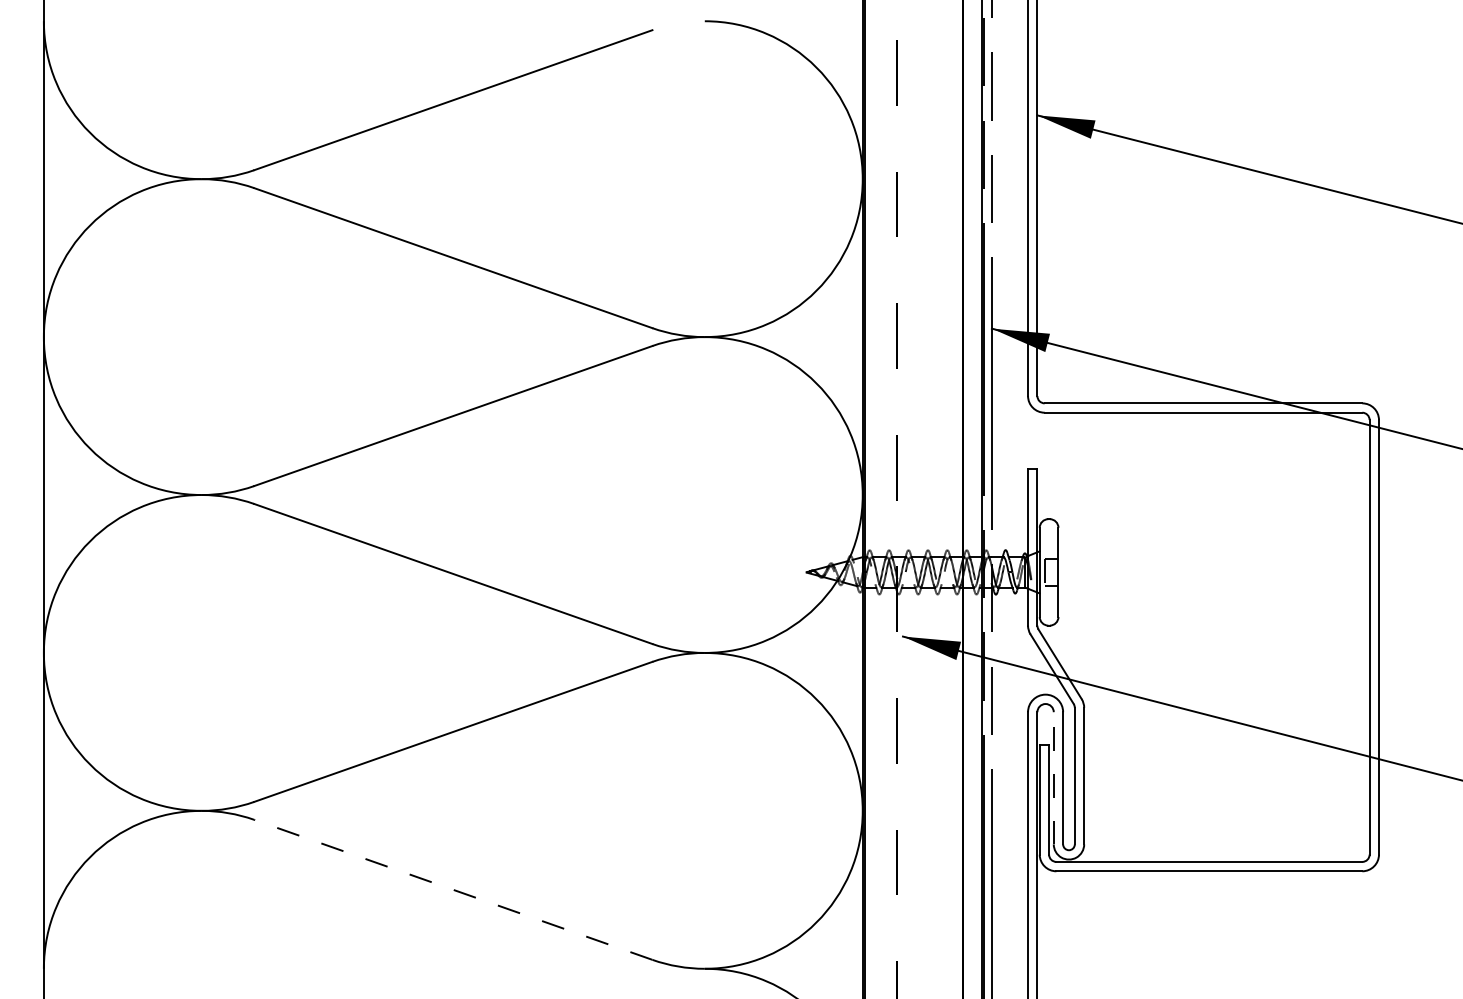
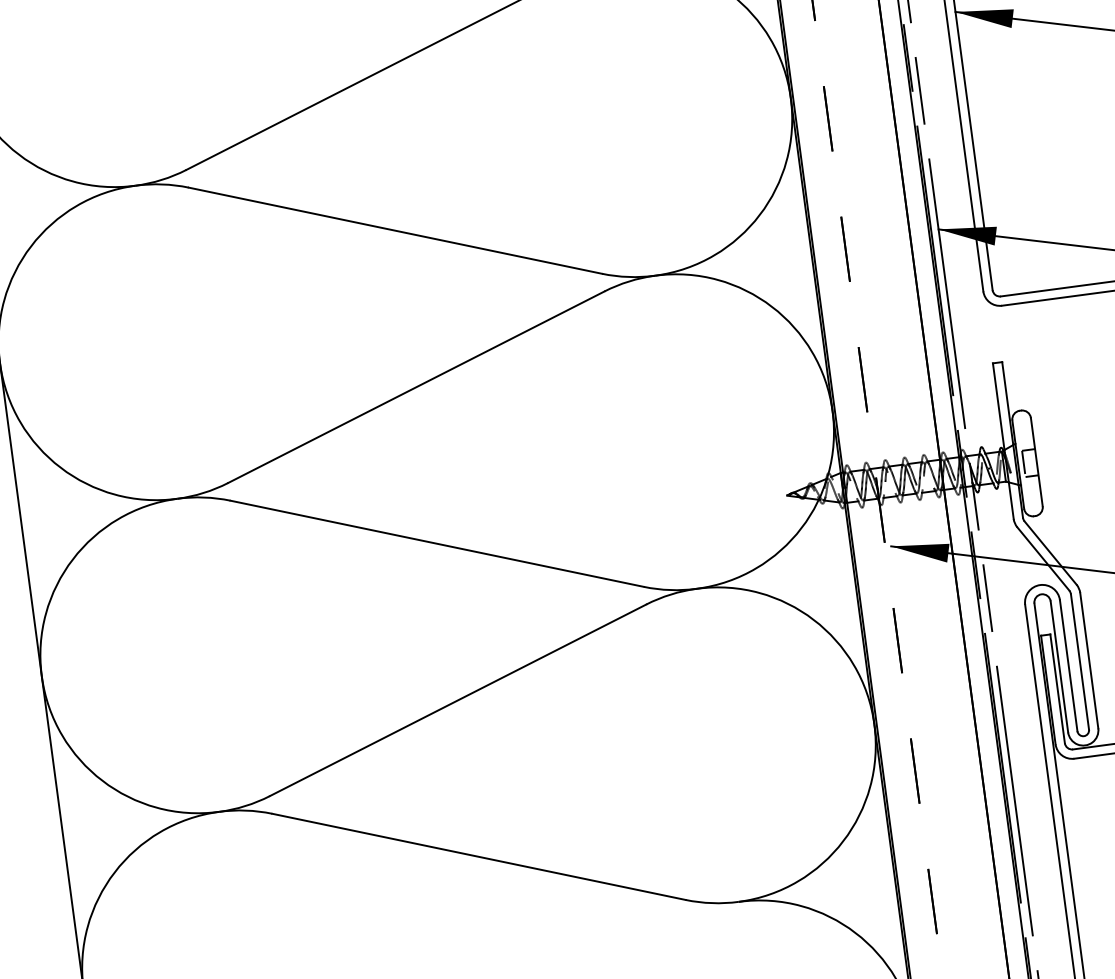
line: (1053, 777) -> (1059, 666), dashed -> solid
line: (452, 889) -> (478, 856), dashed -> solid

